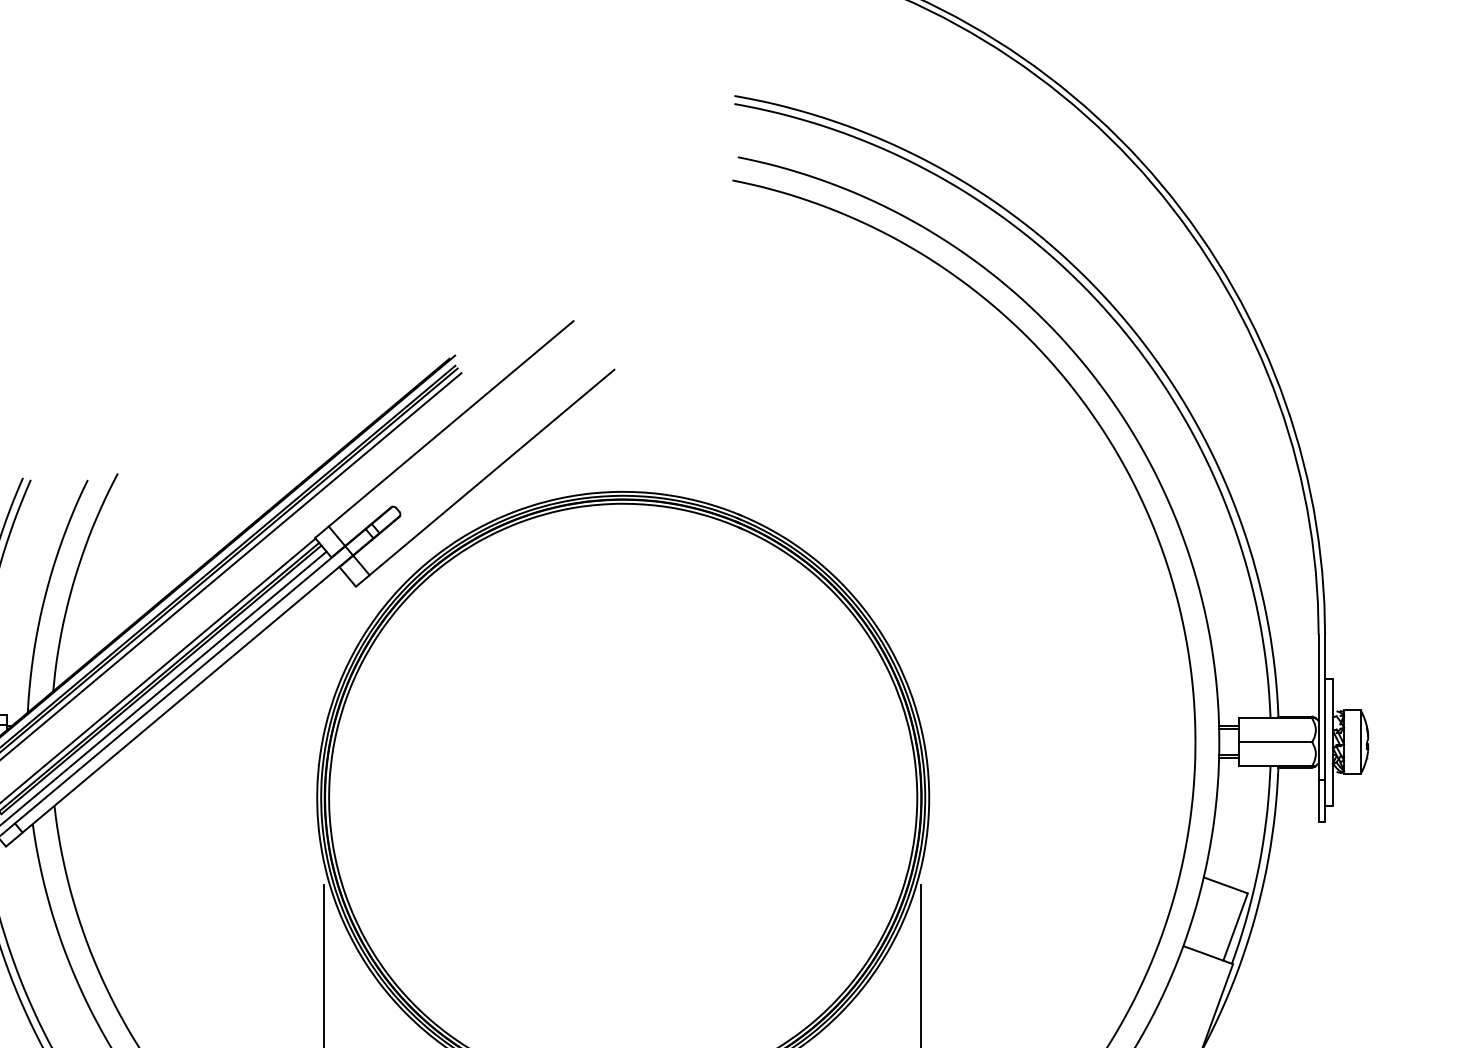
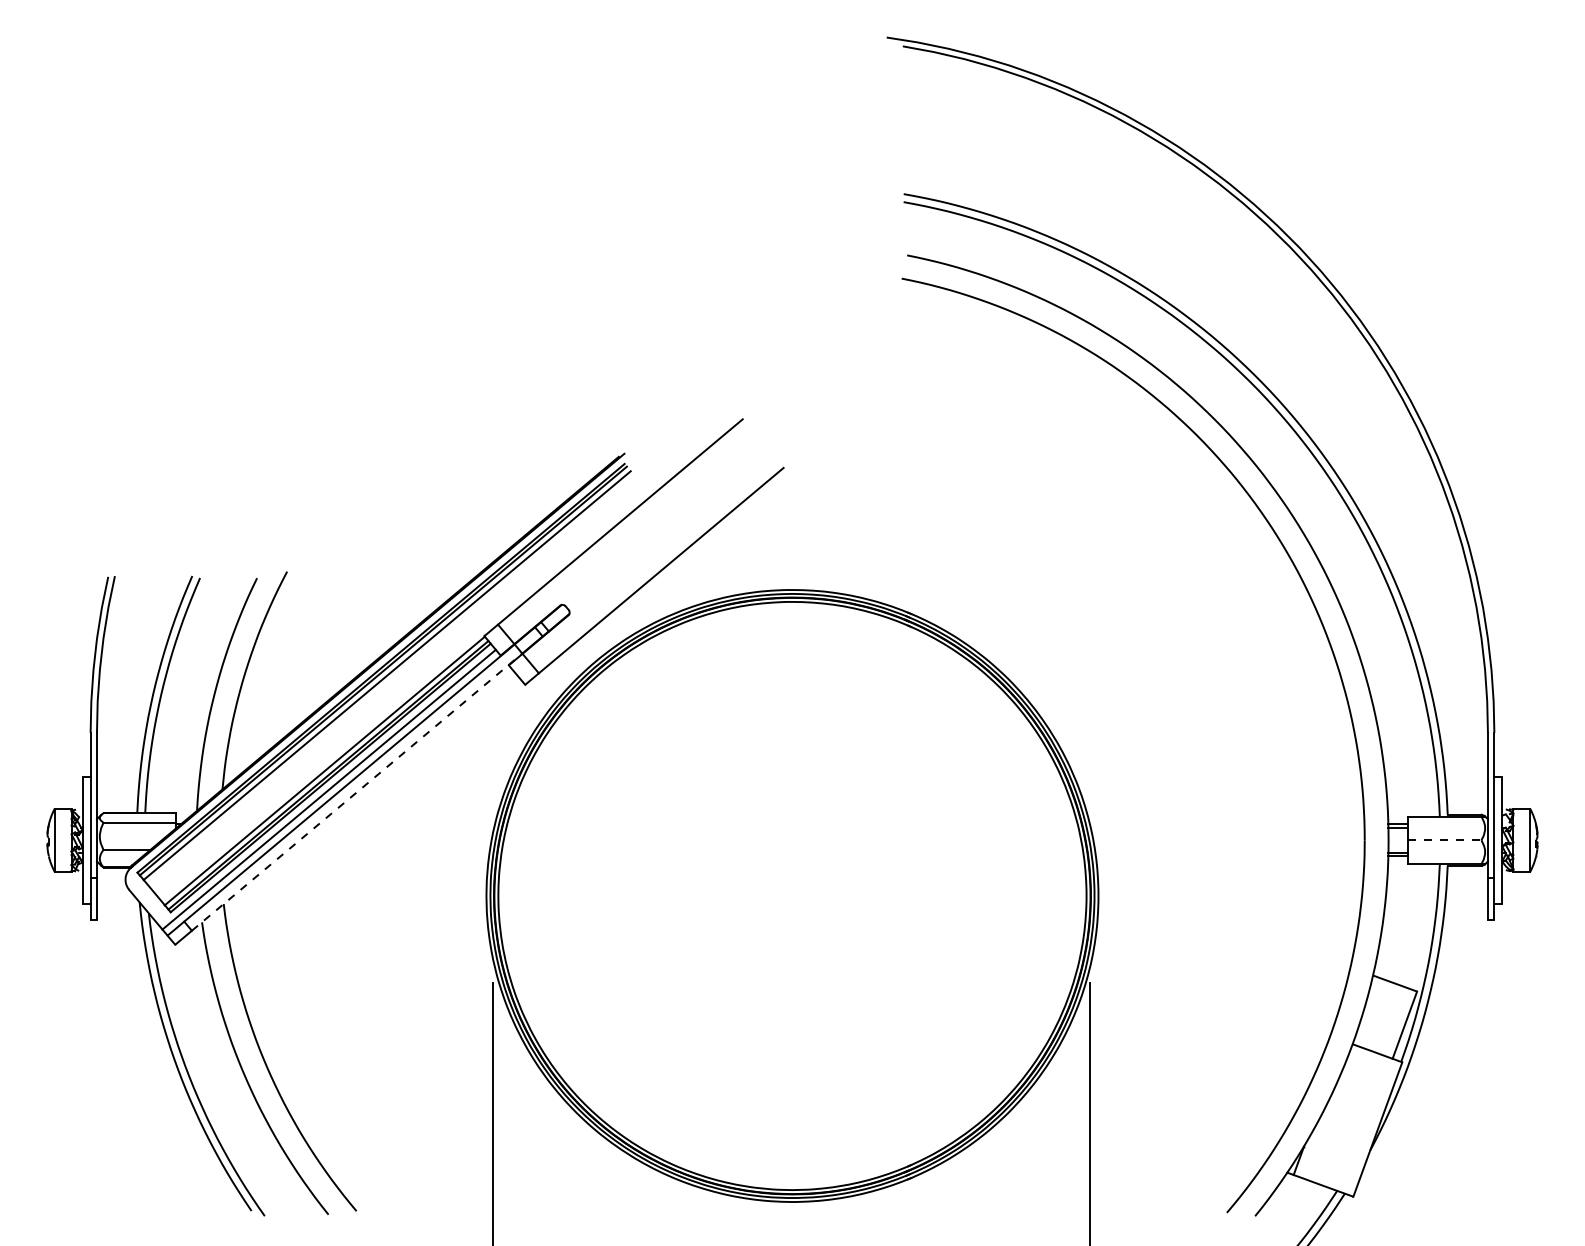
line: (188, 694) -> (357, 792), solid -> dashed
line: (1275, 742) -> (1444, 840), solid -> dashed

